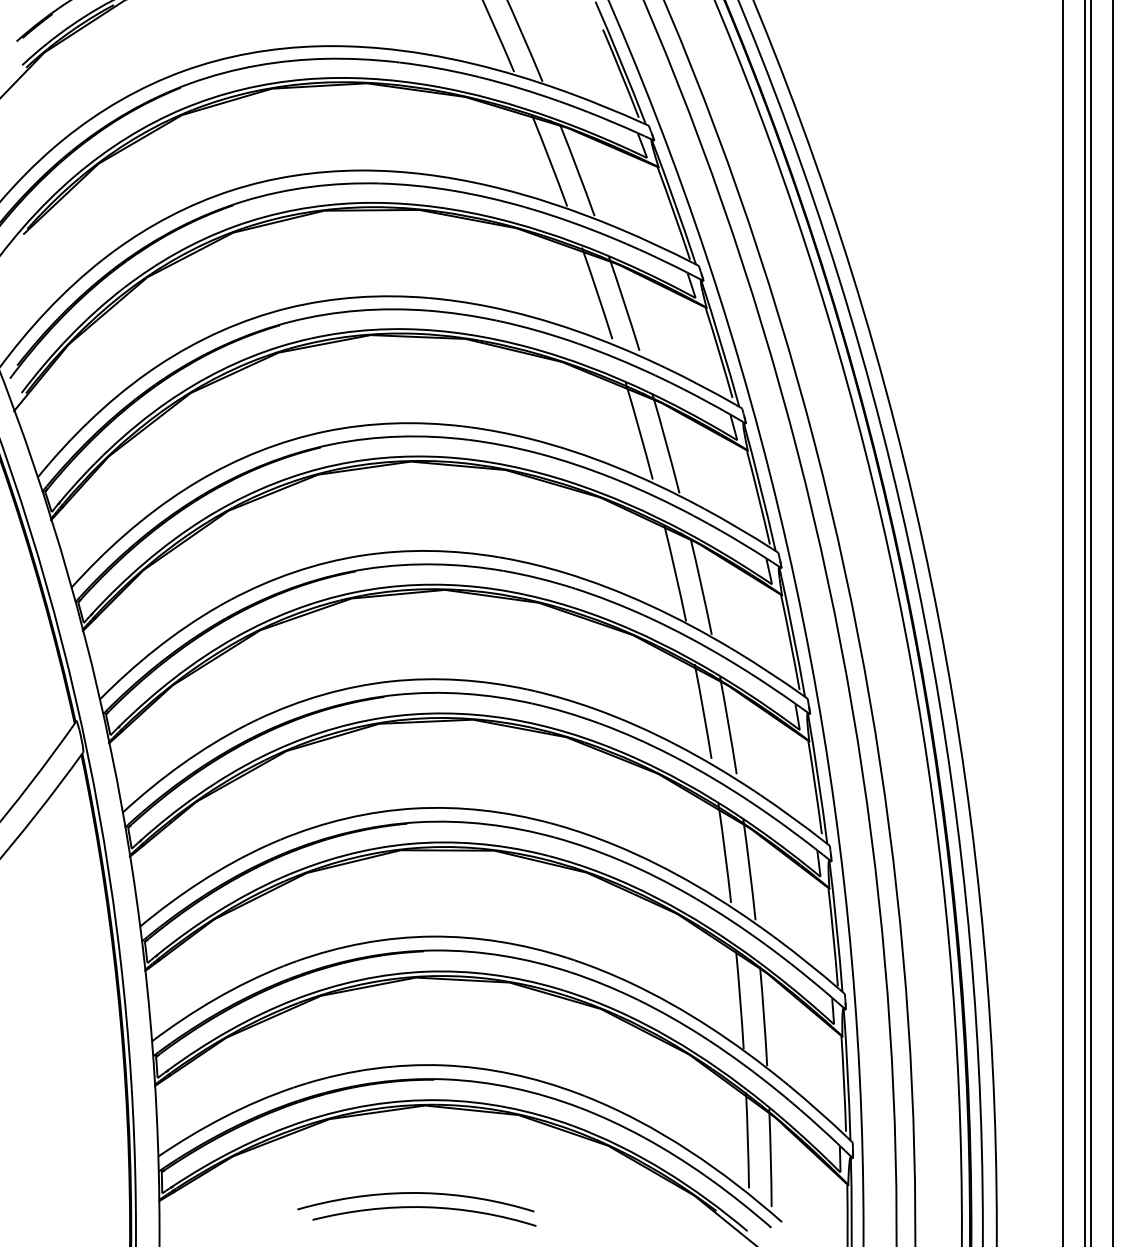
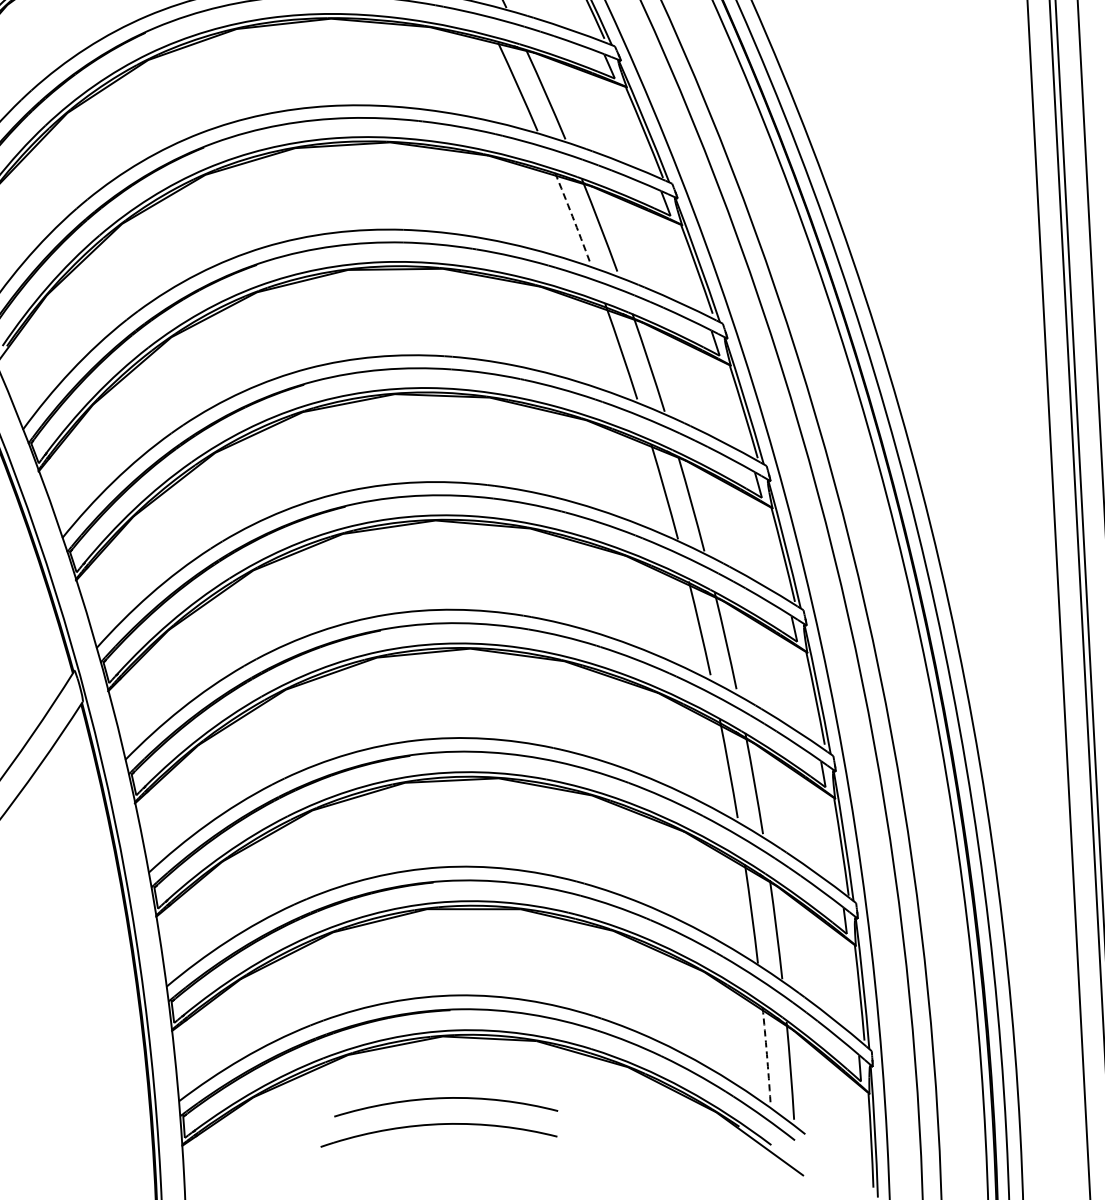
arc: (597, 293) -> (572, 216), solid -> dashed
arc: (747, 1140) -> (766, 1054), solid -> dashed
curve: (424, 1208) -> (445, 1099), moved

